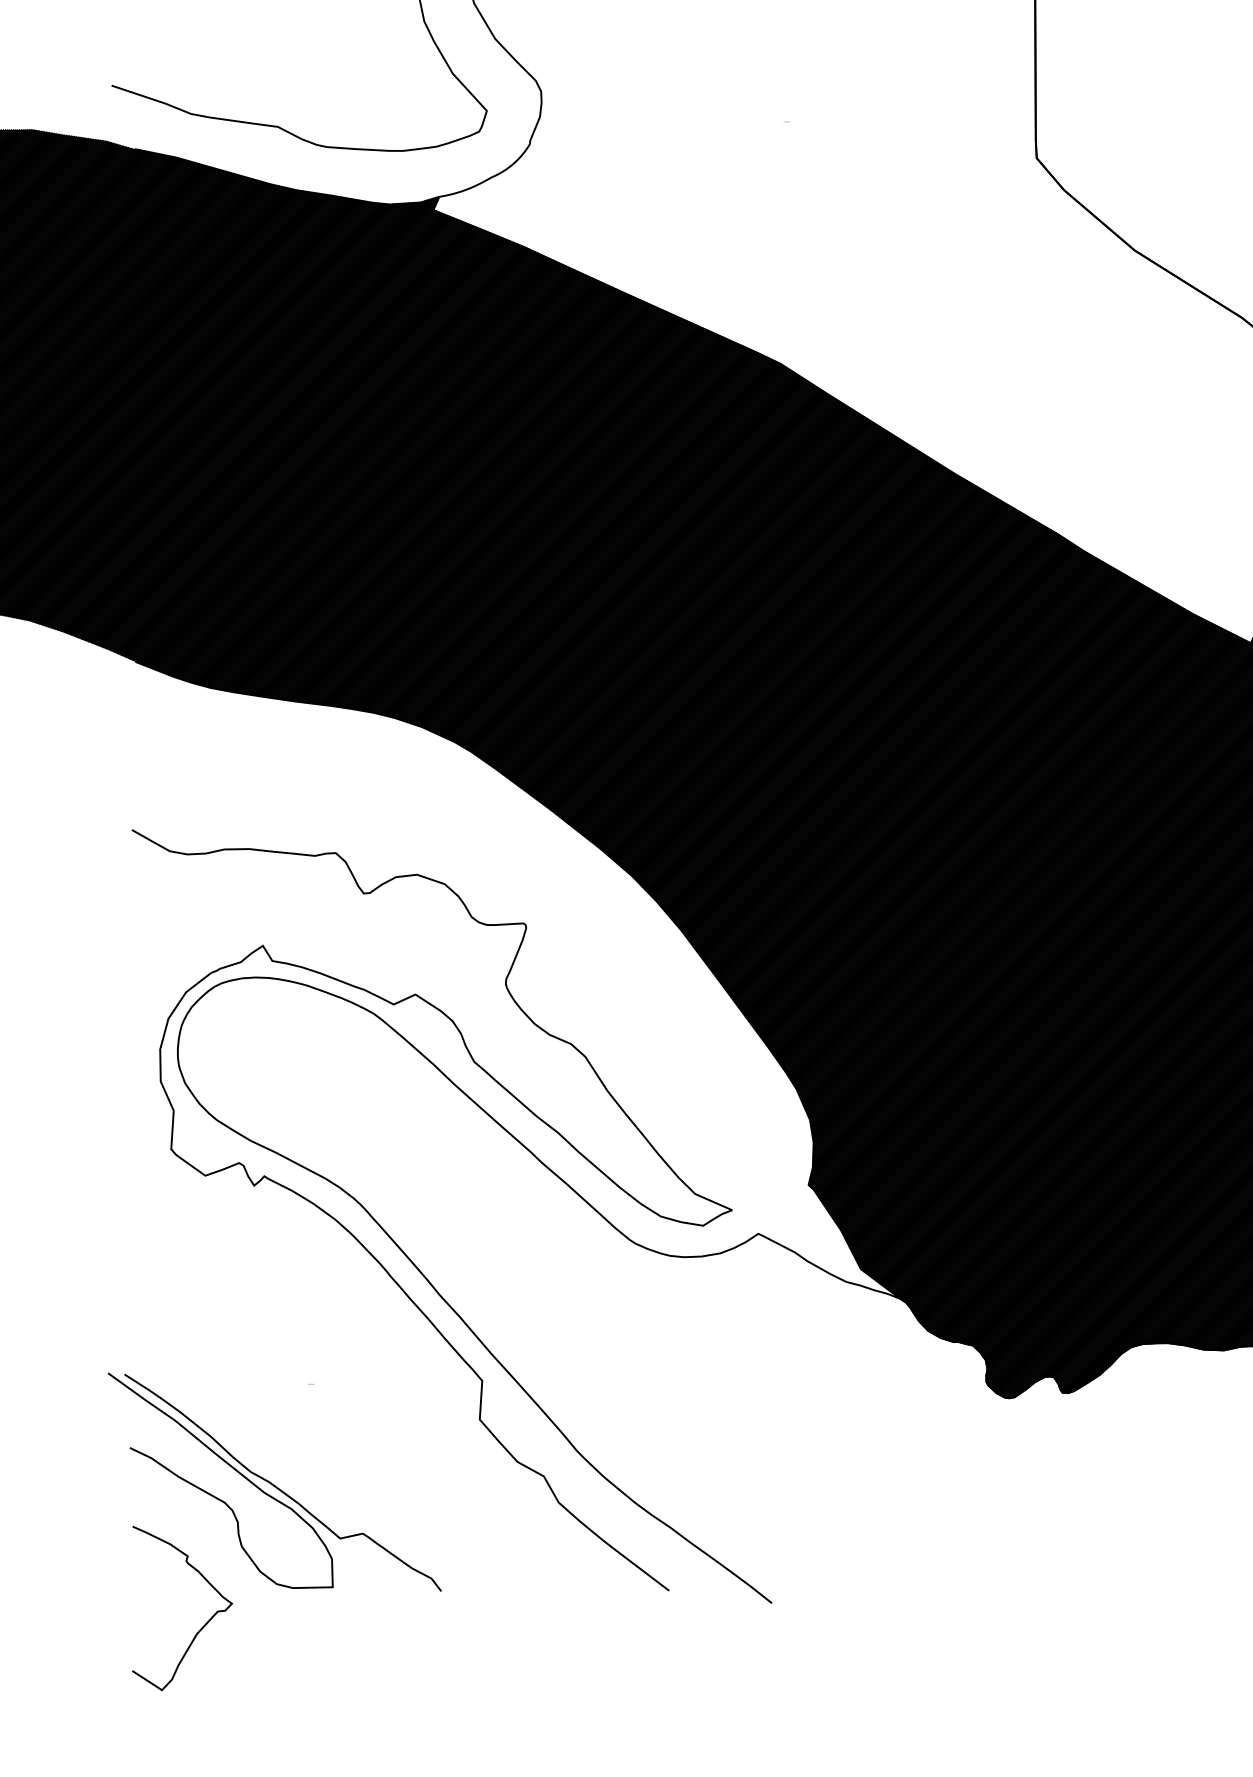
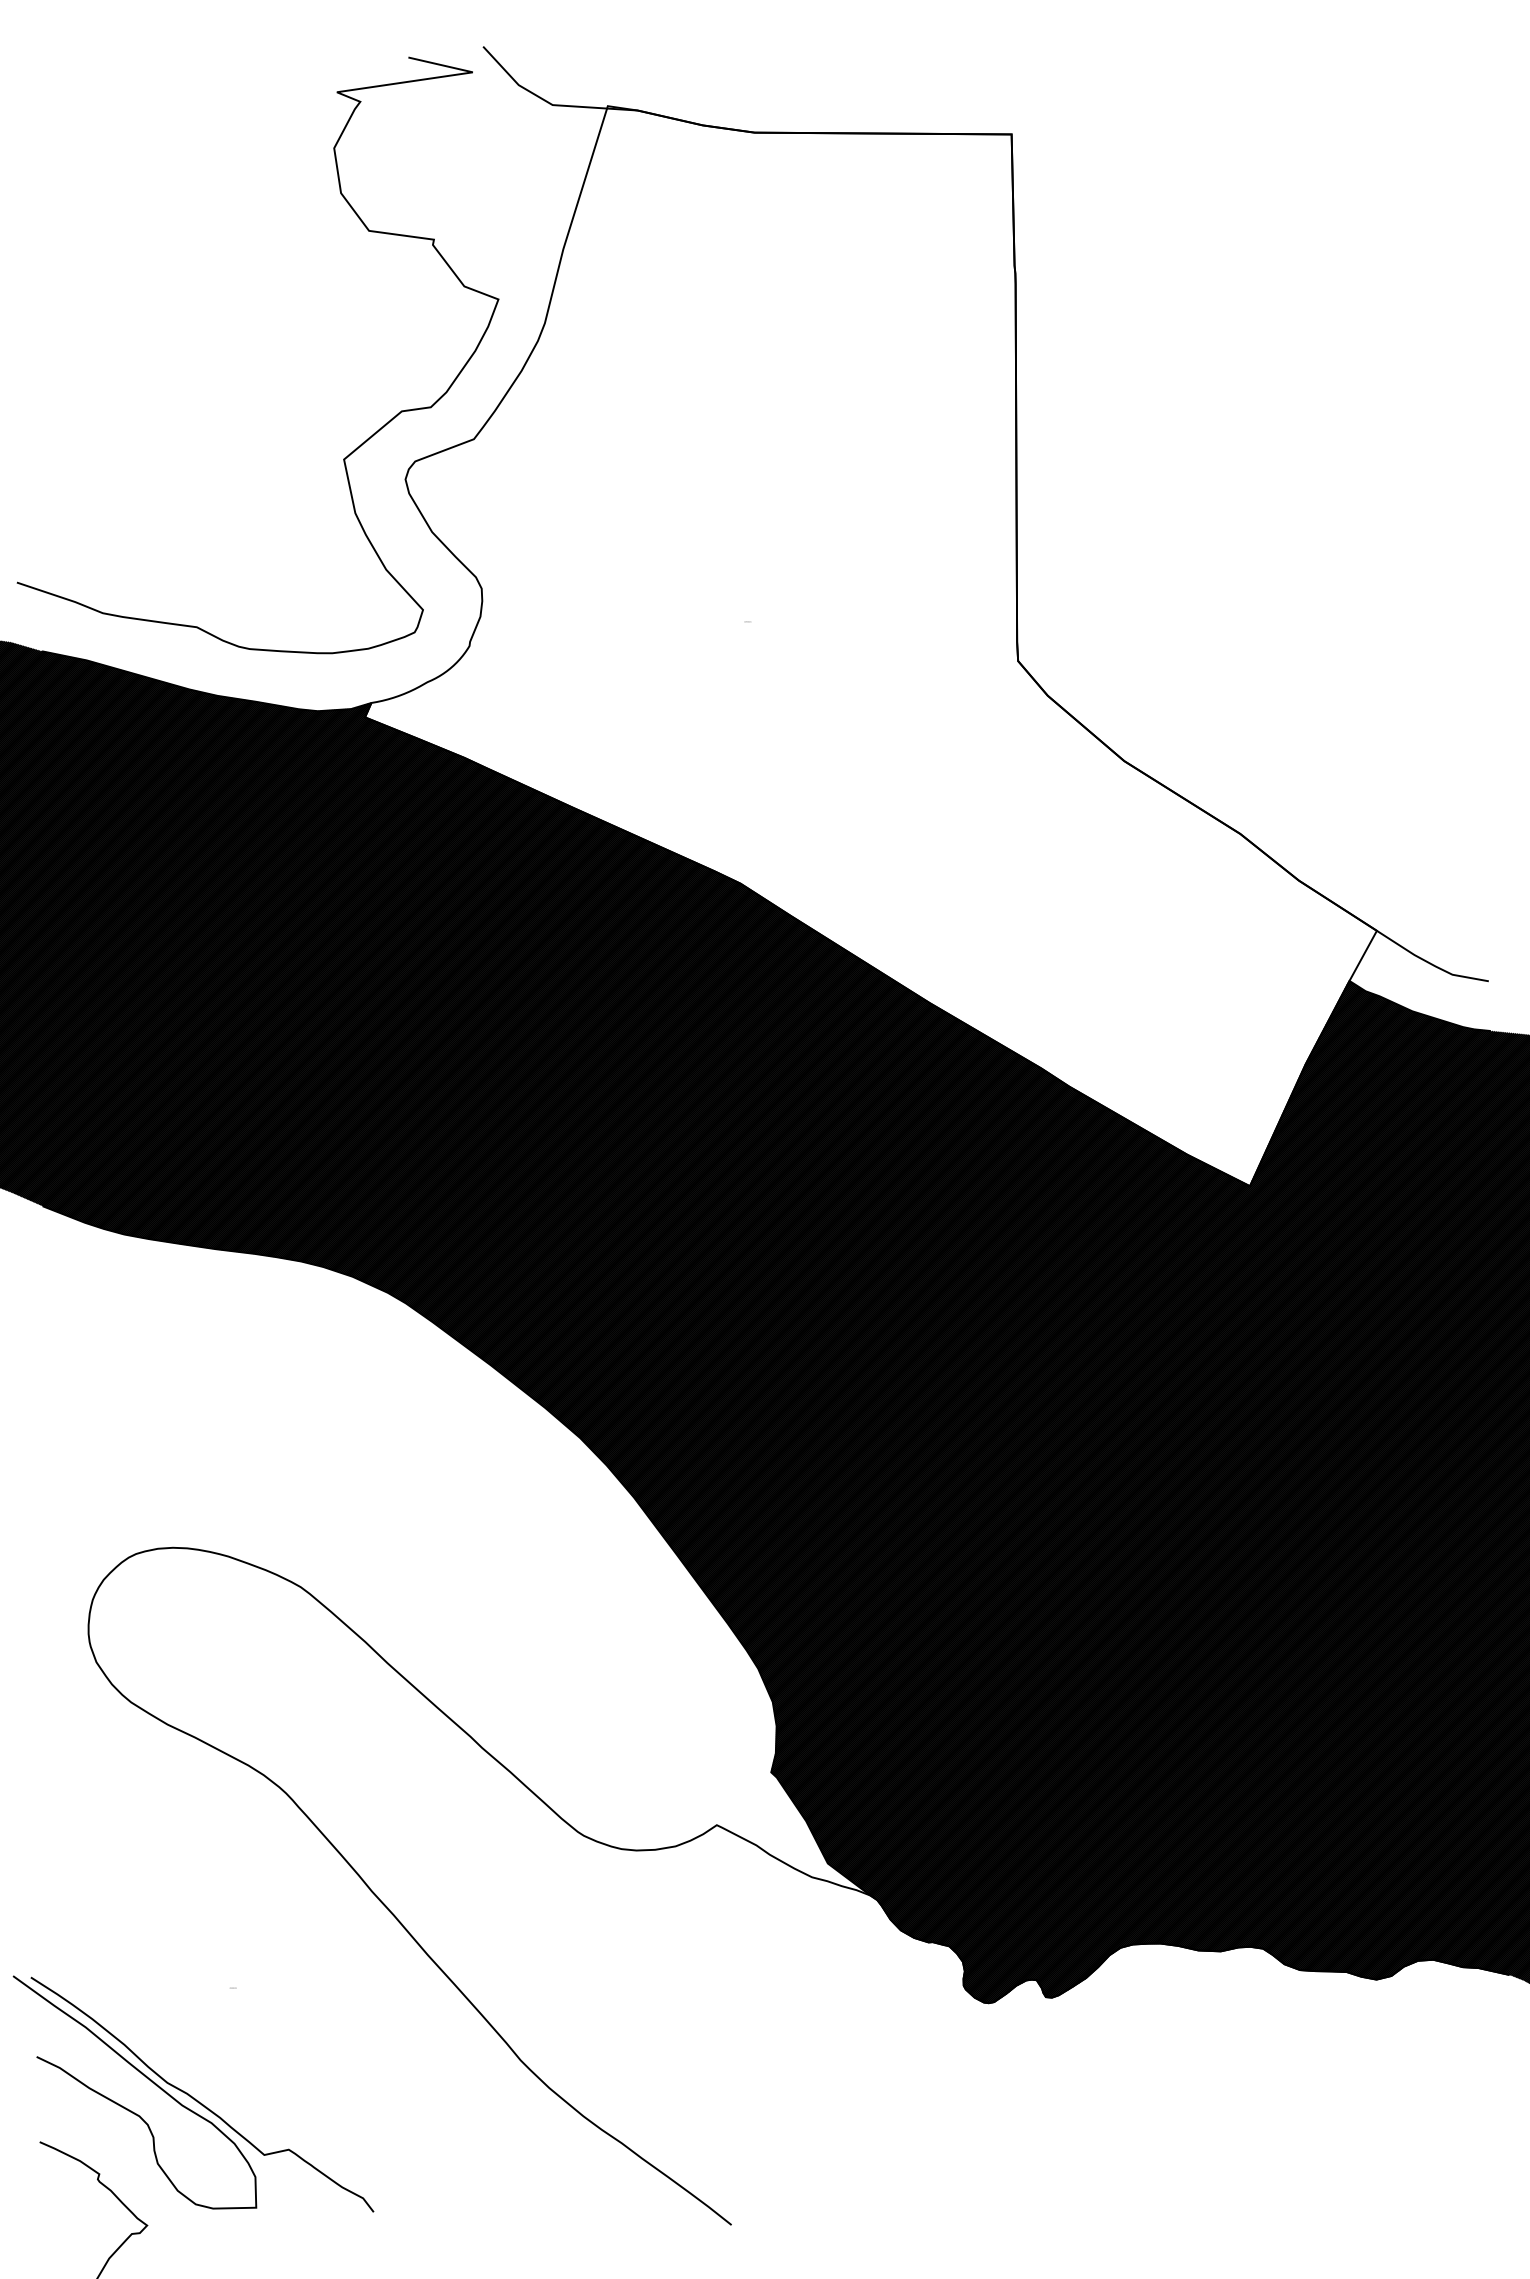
curve: (374, 1256) -> (301, 1849), removed

